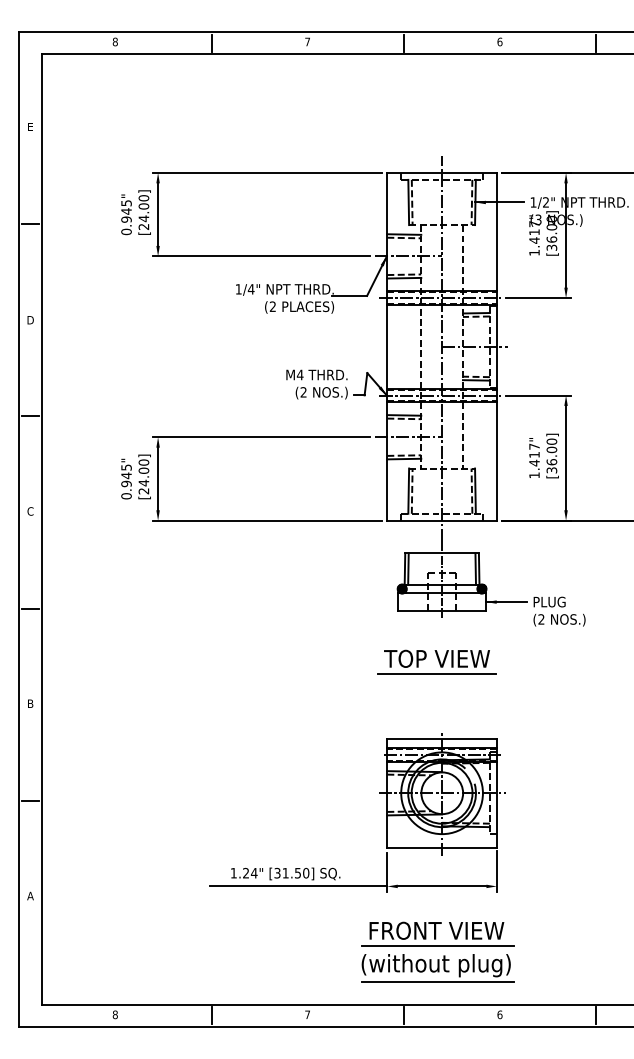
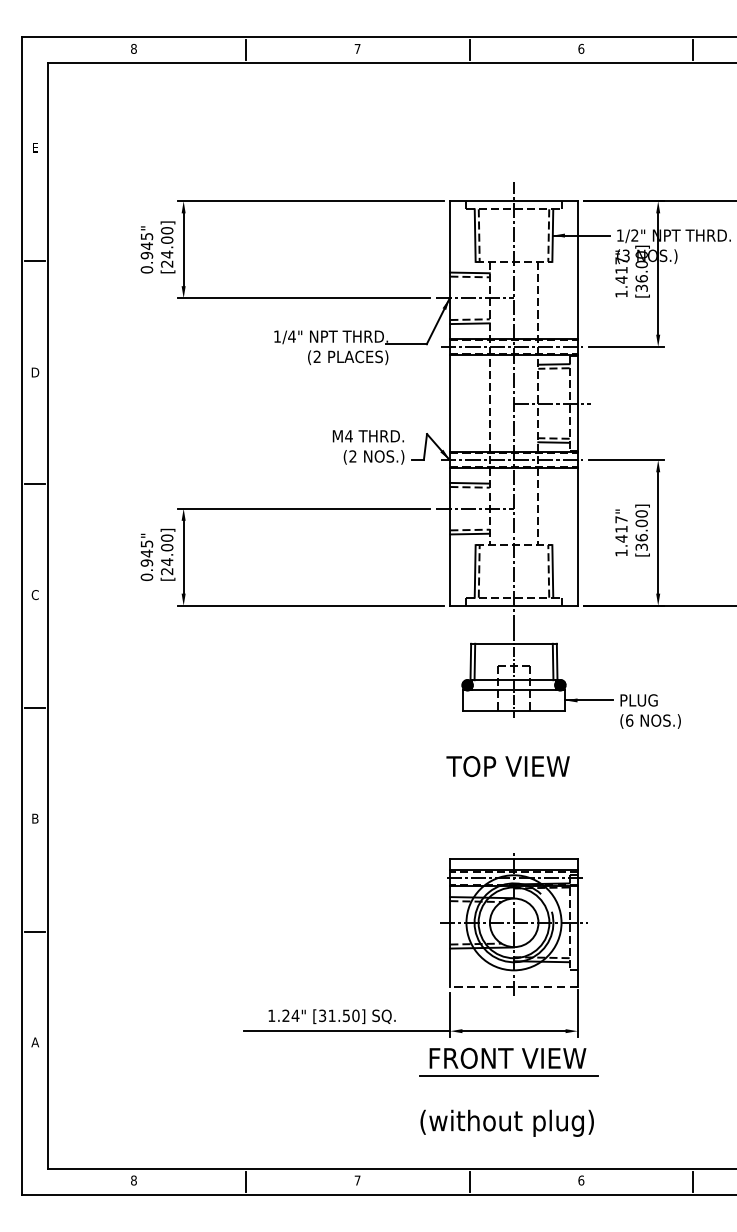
text: (541, 619) -> (629, 720), (2 -> (6
line: (436, 674) -> (507, 784), removed
line: (442, 848) -> (514, 987), solid -> dashed
part: (437, 933) -> (508, 1061), moved
line: (437, 981) -> (508, 1141), removed

